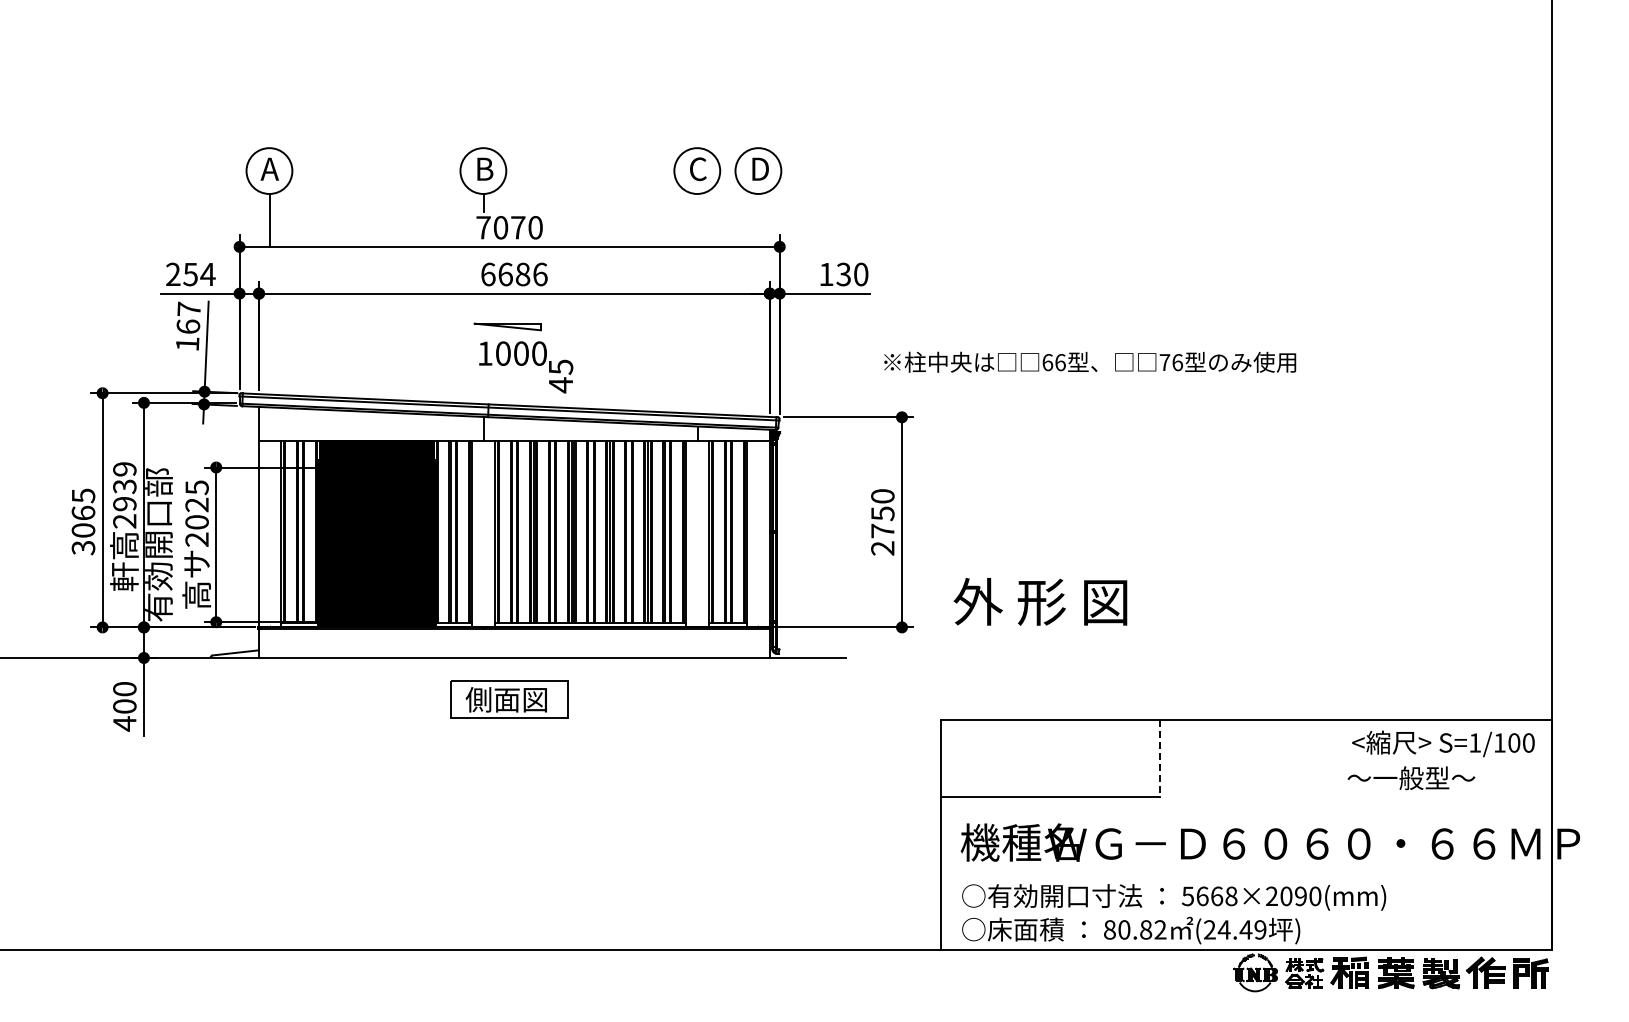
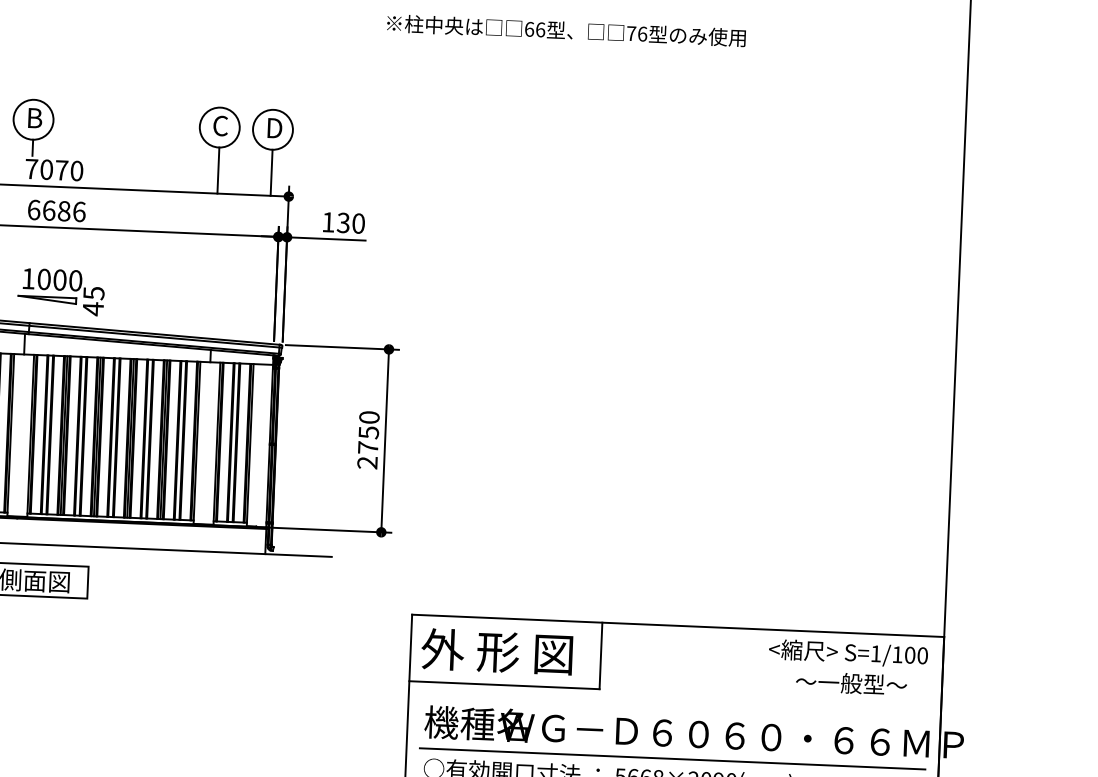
line: (697, 219) -> (218, 169), added
line: (758, 219) -> (271, 171), added
part: (507, 326) -> (47, 299), moved
text: (1090, 361) -> (566, 30), moved
text: (1040, 601) -> (497, 651), moved
line: (1159, 759) -> (600, 656), dashed -> solid
text: (1411, 778) -> (851, 683), moved
line: (1246, 873) -> (672, 759), added

